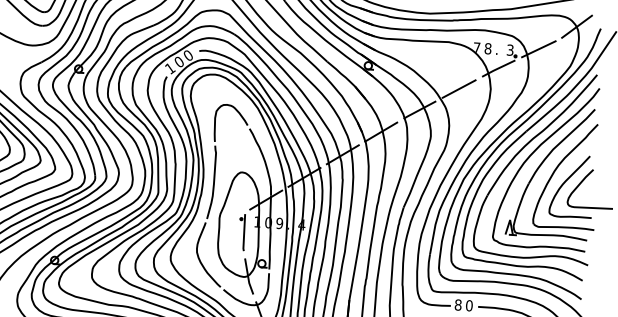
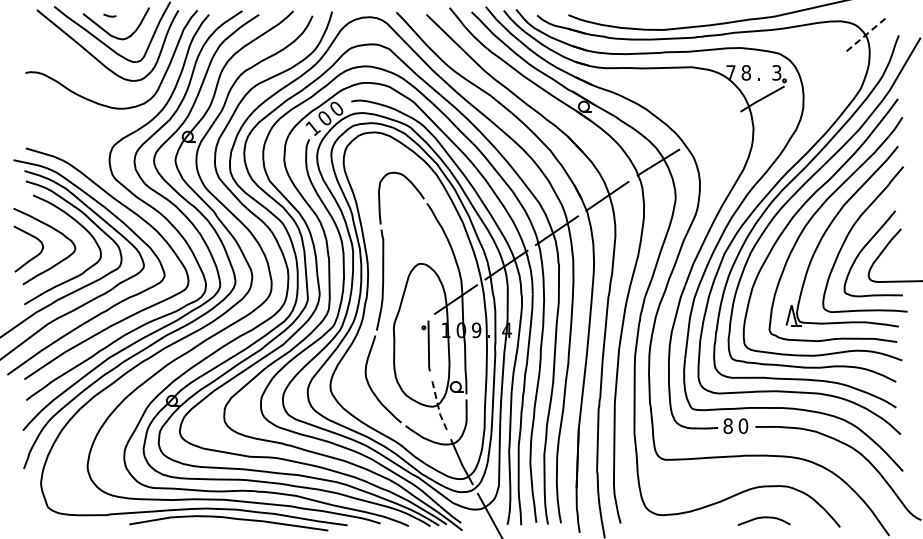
line: (576, 27) -> (865, 35), solid -> dashed
line: (538, 48) -> (815, 68), removed
line: (458, 88) -> (709, 130), removed
line: (248, 277) -> (438, 407), solid -> dashed

